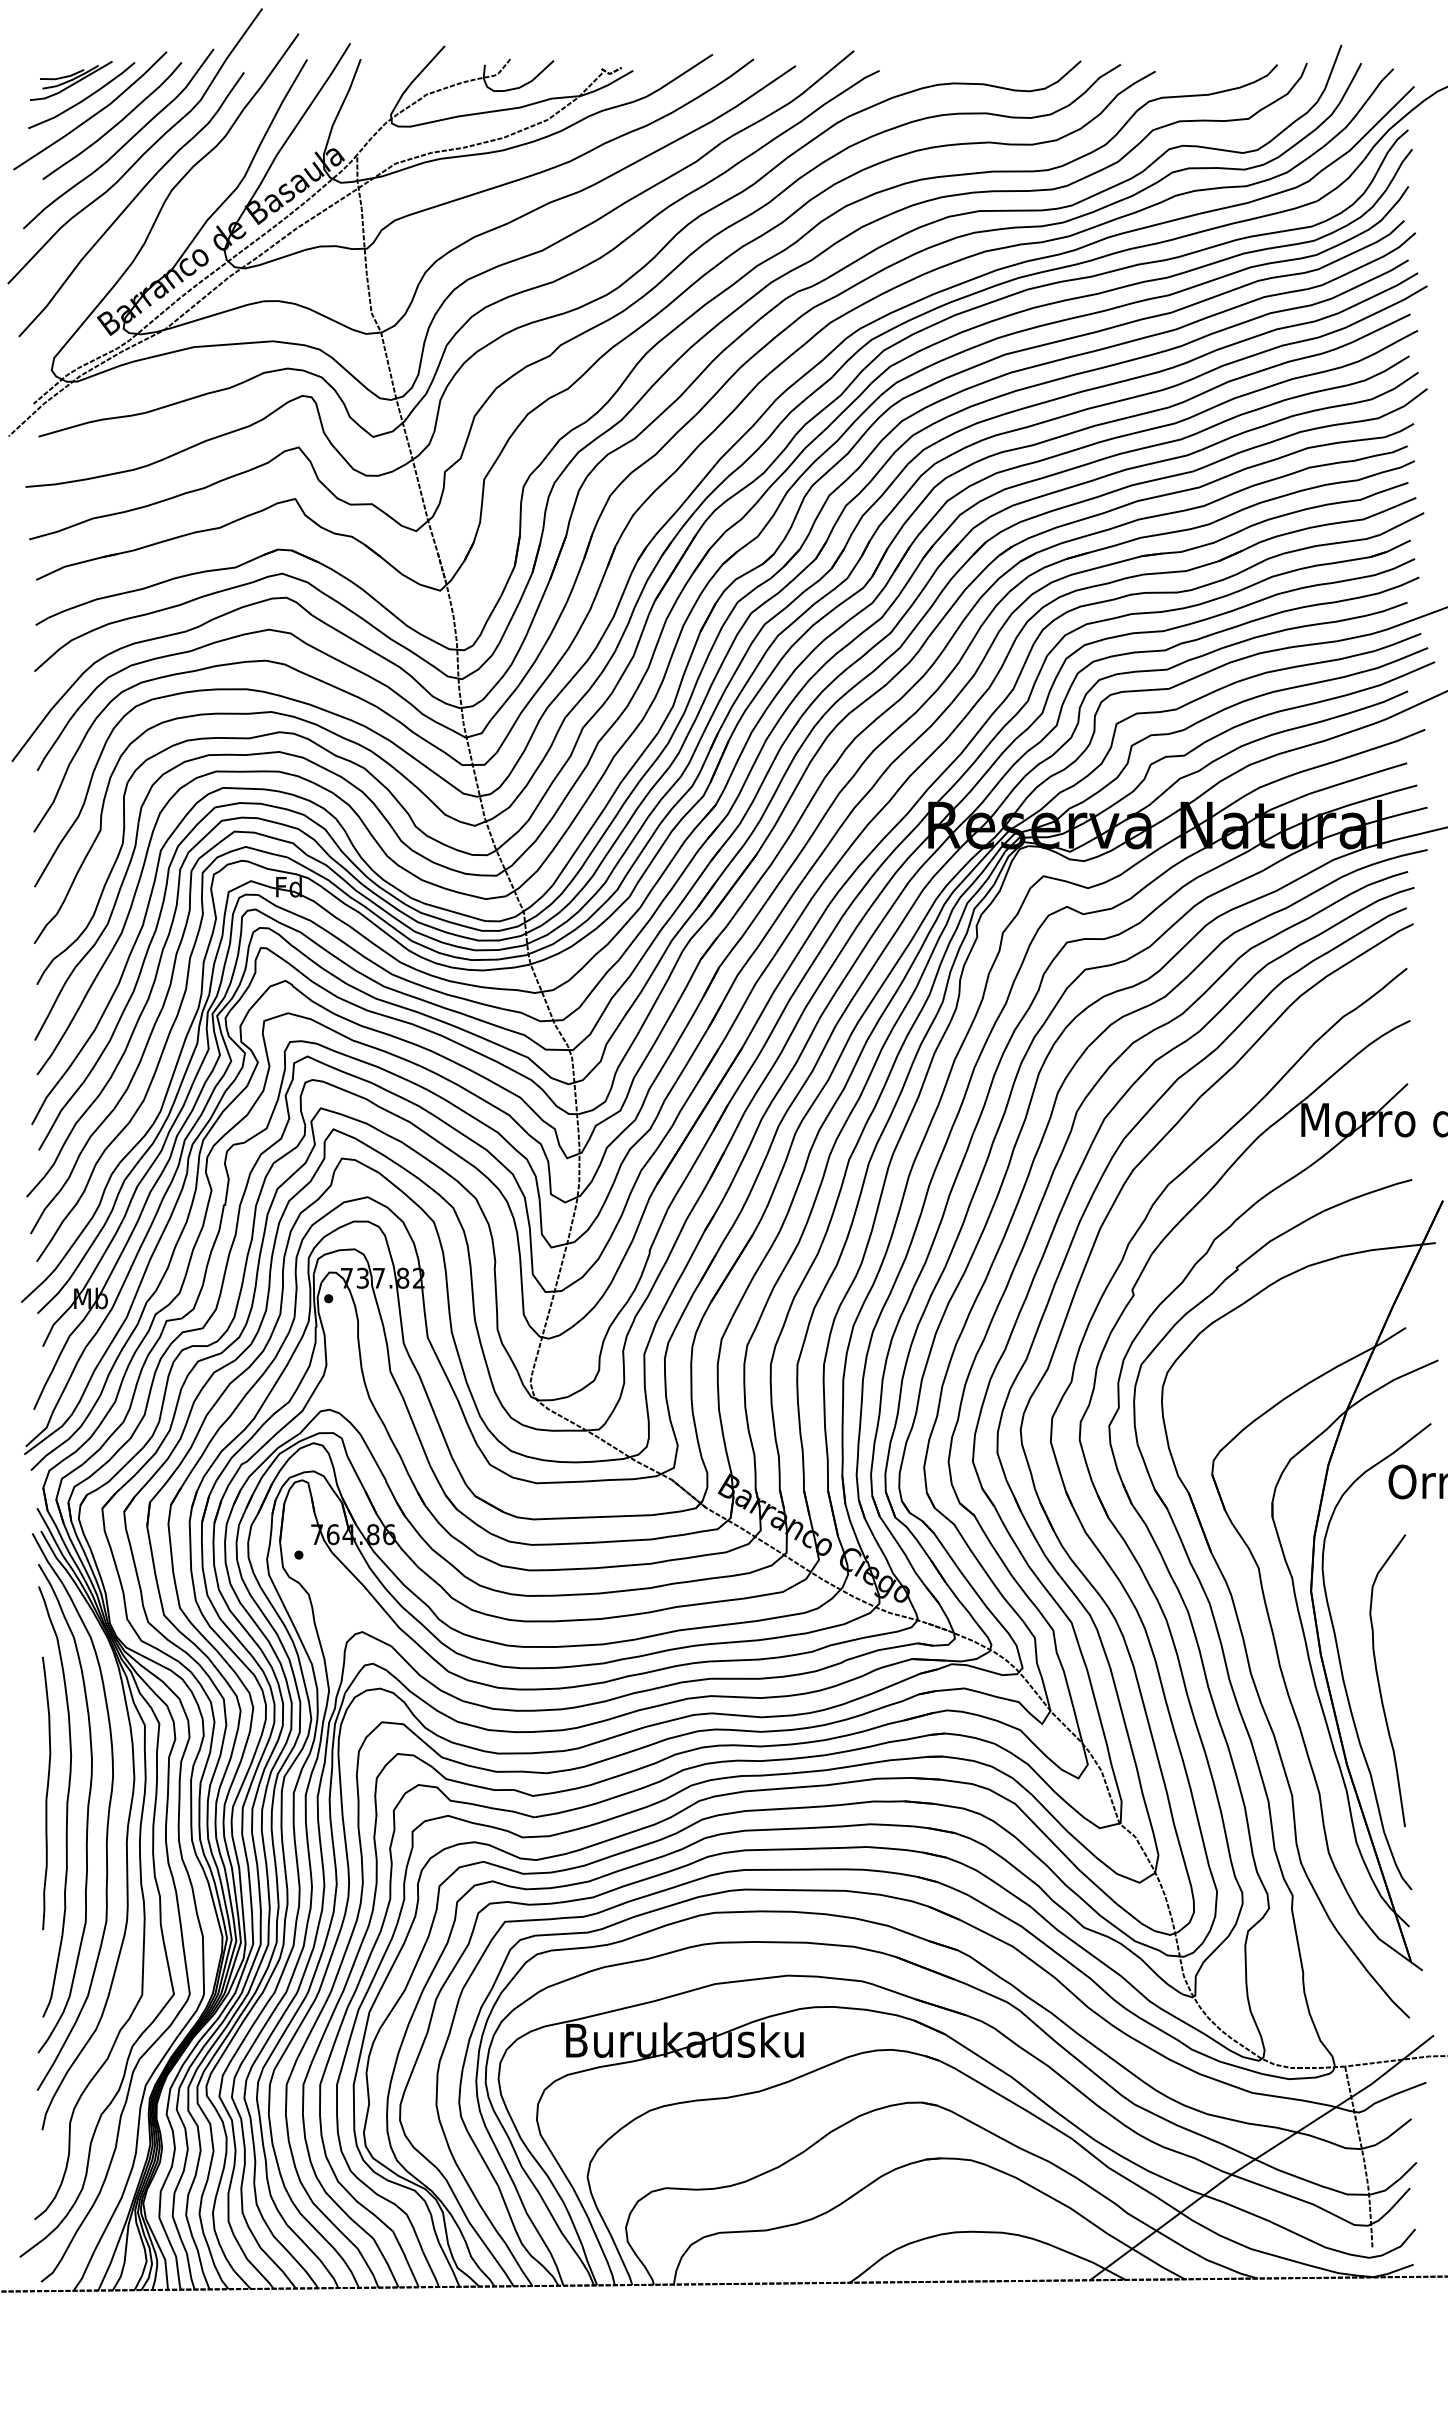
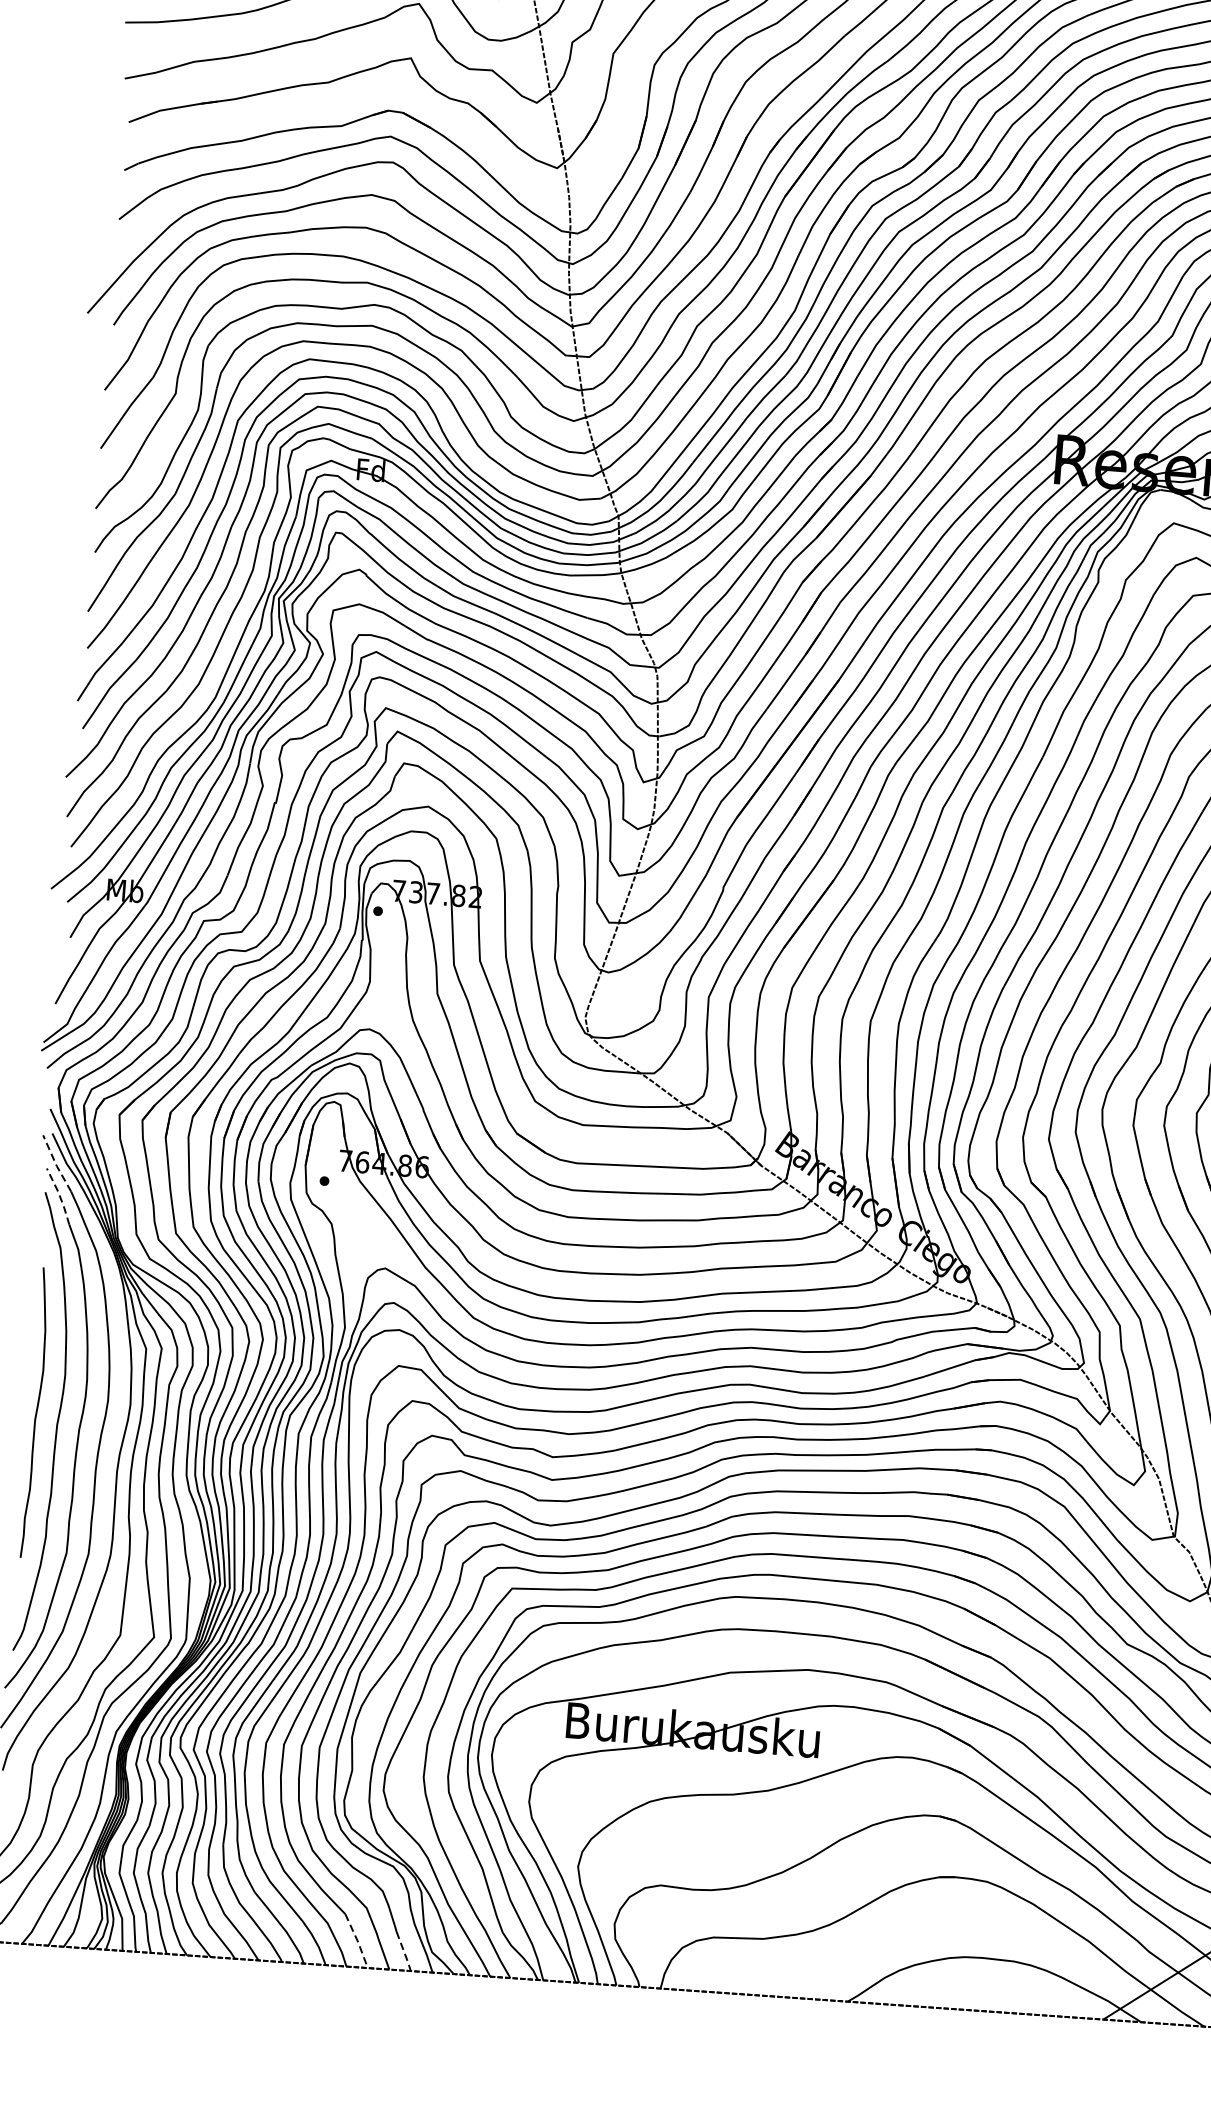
line: (46, 1559) -> (55, 1164), solid -> dashed
line: (52, 1588) -> (59, 1195), solid -> dashed
line: (387, 2263) -> (358, 1941), solid -> dashed
line: (431, 2270) -> (404, 1952), solid -> dashed

